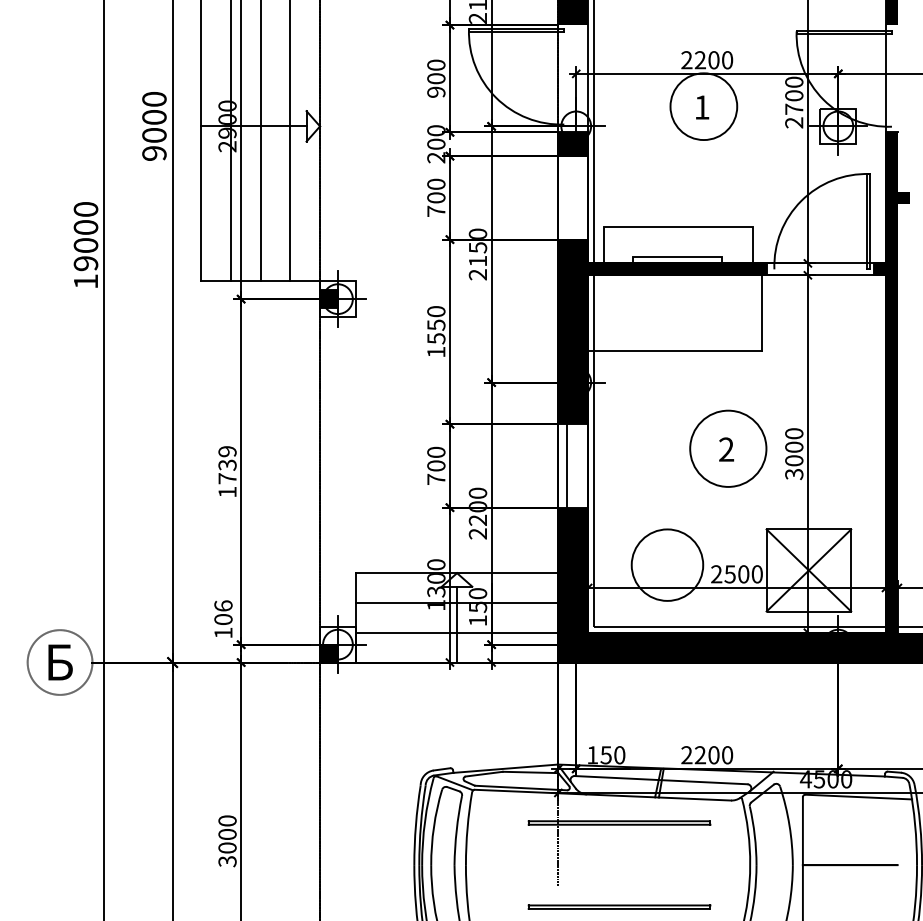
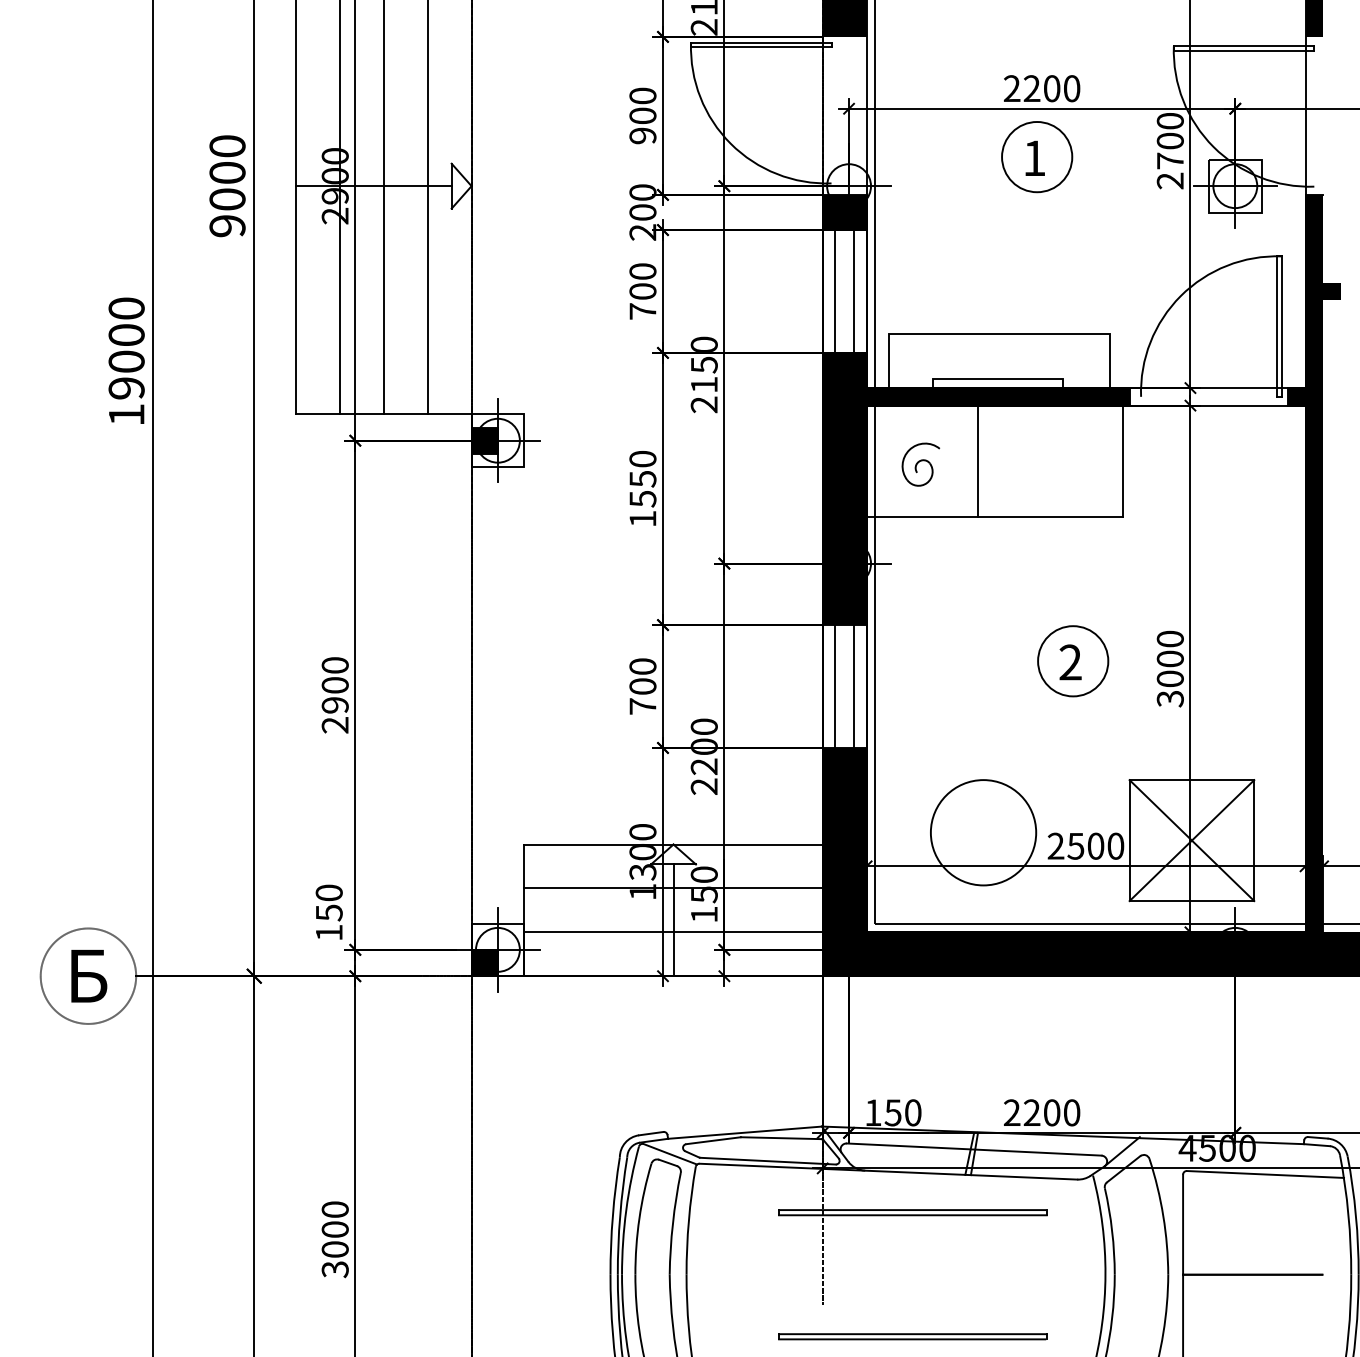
circle: (703, 106) -> (1036, 156), size x0.71
line: (566, 197) -> (834, 290), added
line: (579, 197) -> (853, 290), added
line: (663, 313) -> (977, 461), added
part: (624, 315) -> (920, 464), added
circle: (728, 448) -> (1073, 660), size x0.62
line: (579, 465) -> (853, 685), added
text: (227, 471) -> (335, 694), 1739 -> 2900
text: (223, 612) -> (329, 902), 106 -> 150

